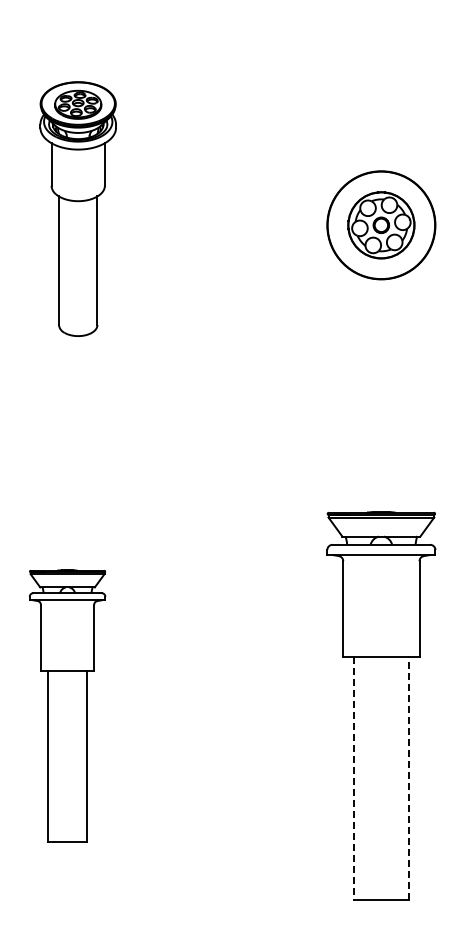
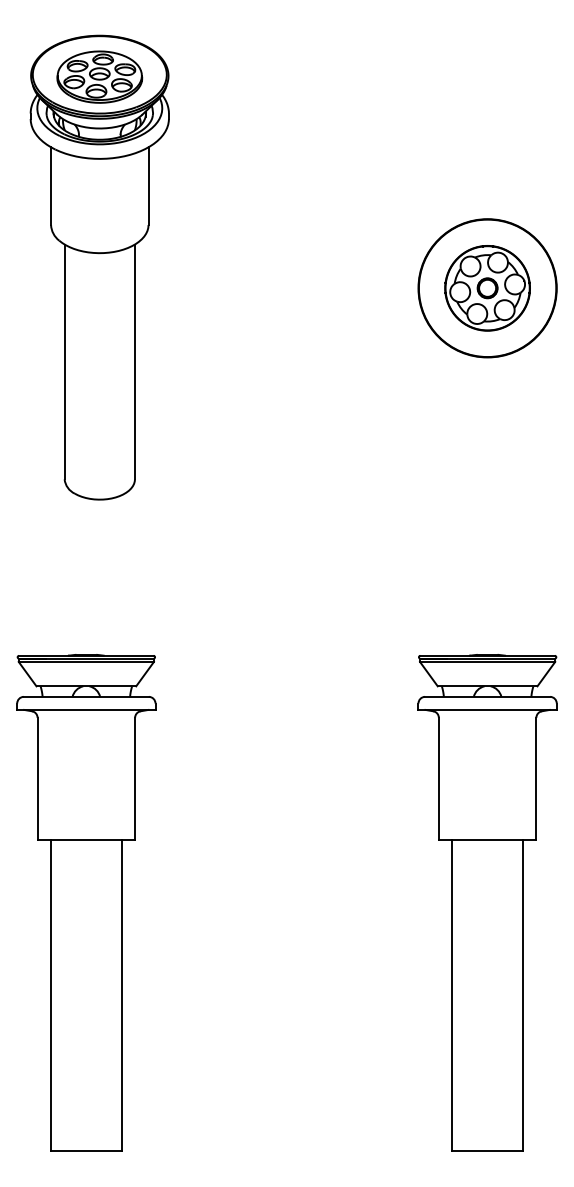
part: (78, 208) -> (100, 266), size x1.43
part: (67, 705) -> (86, 902), size x1.43
line: (353, 778) -> (451, 995), dashed -> solid
line: (408, 778) -> (522, 995), dashed -> solid

